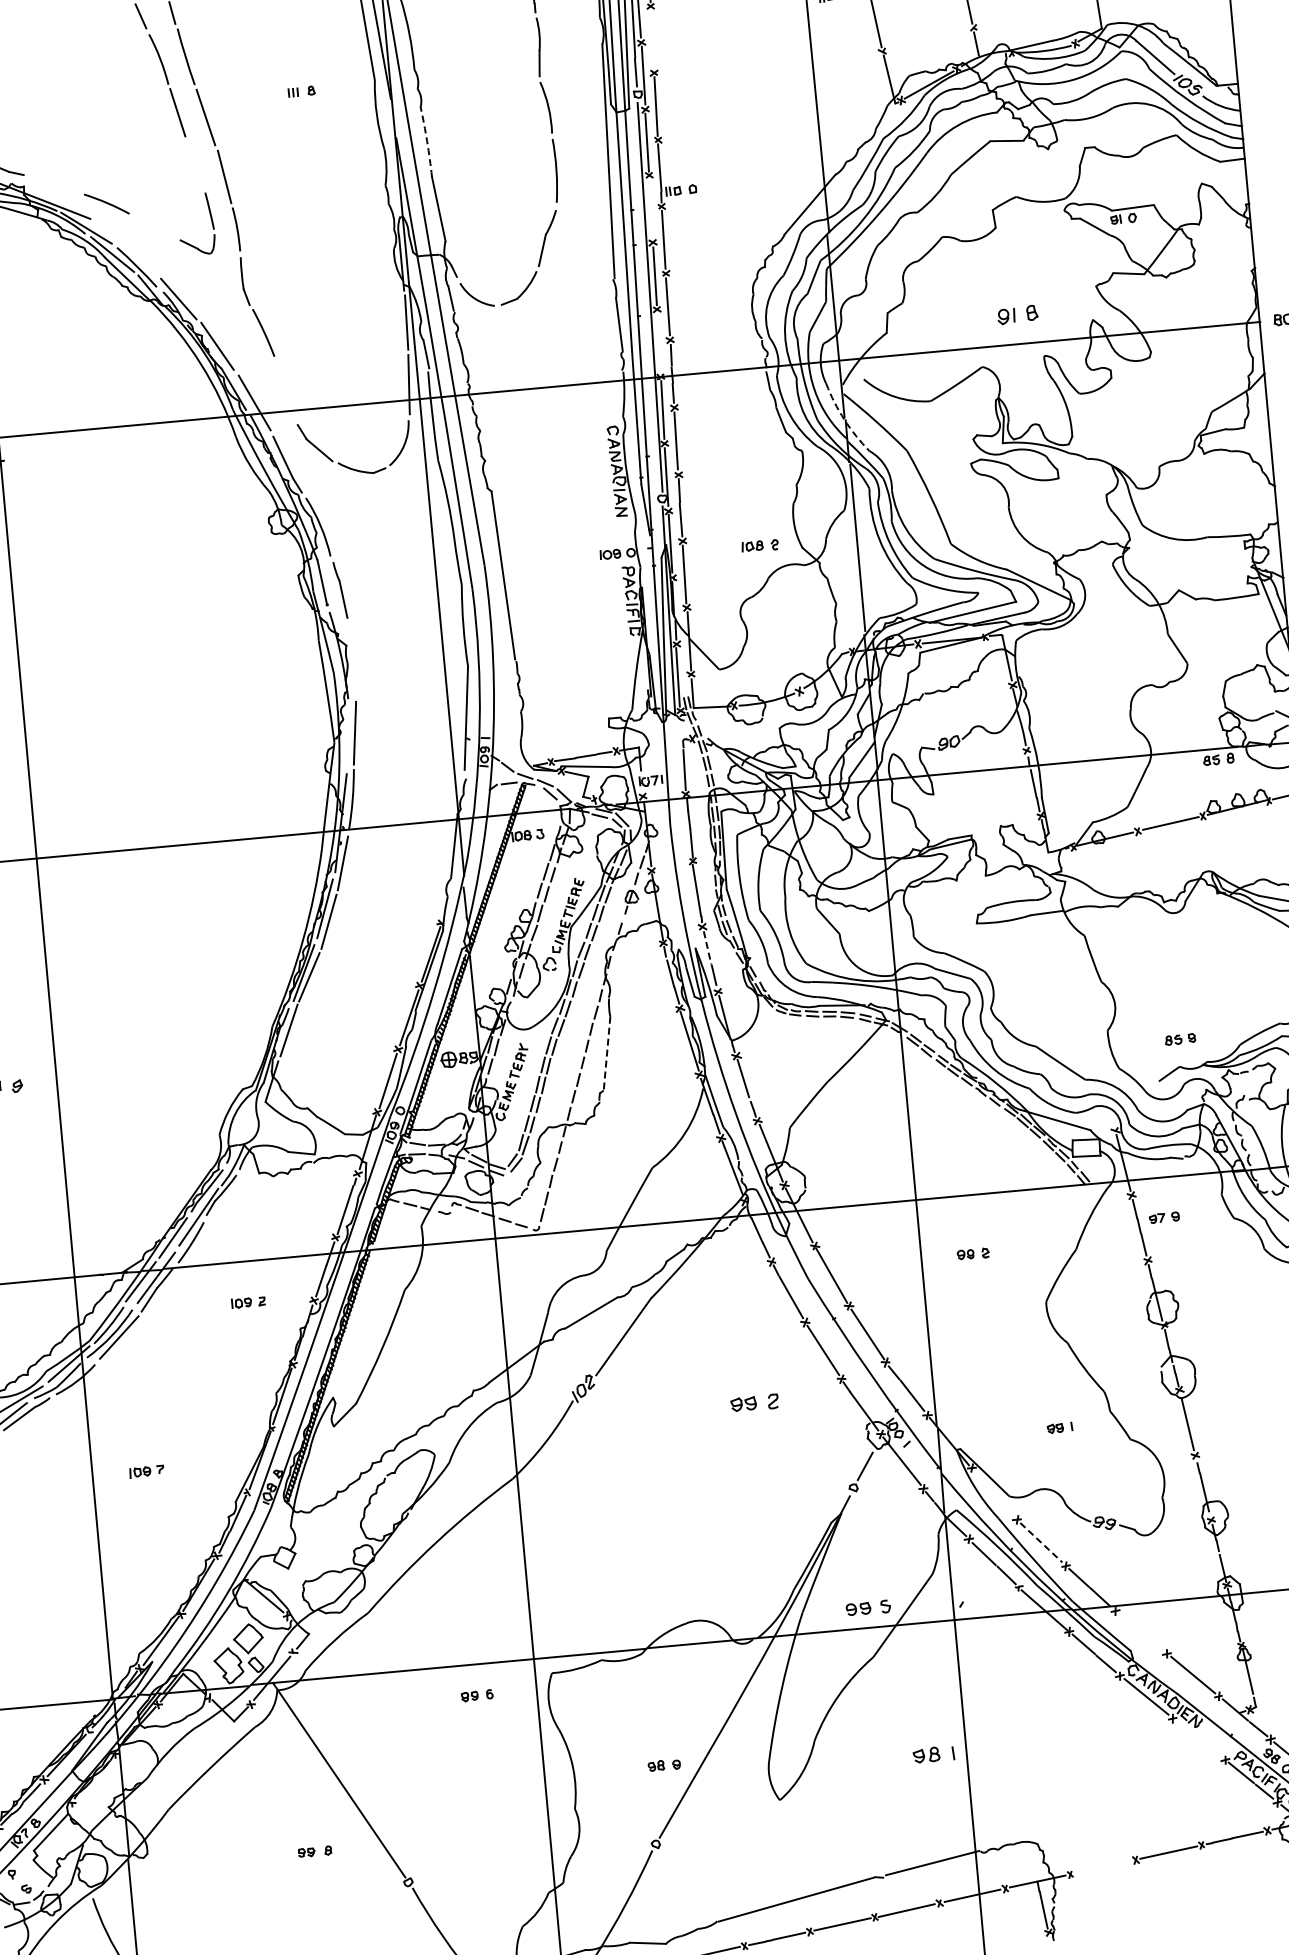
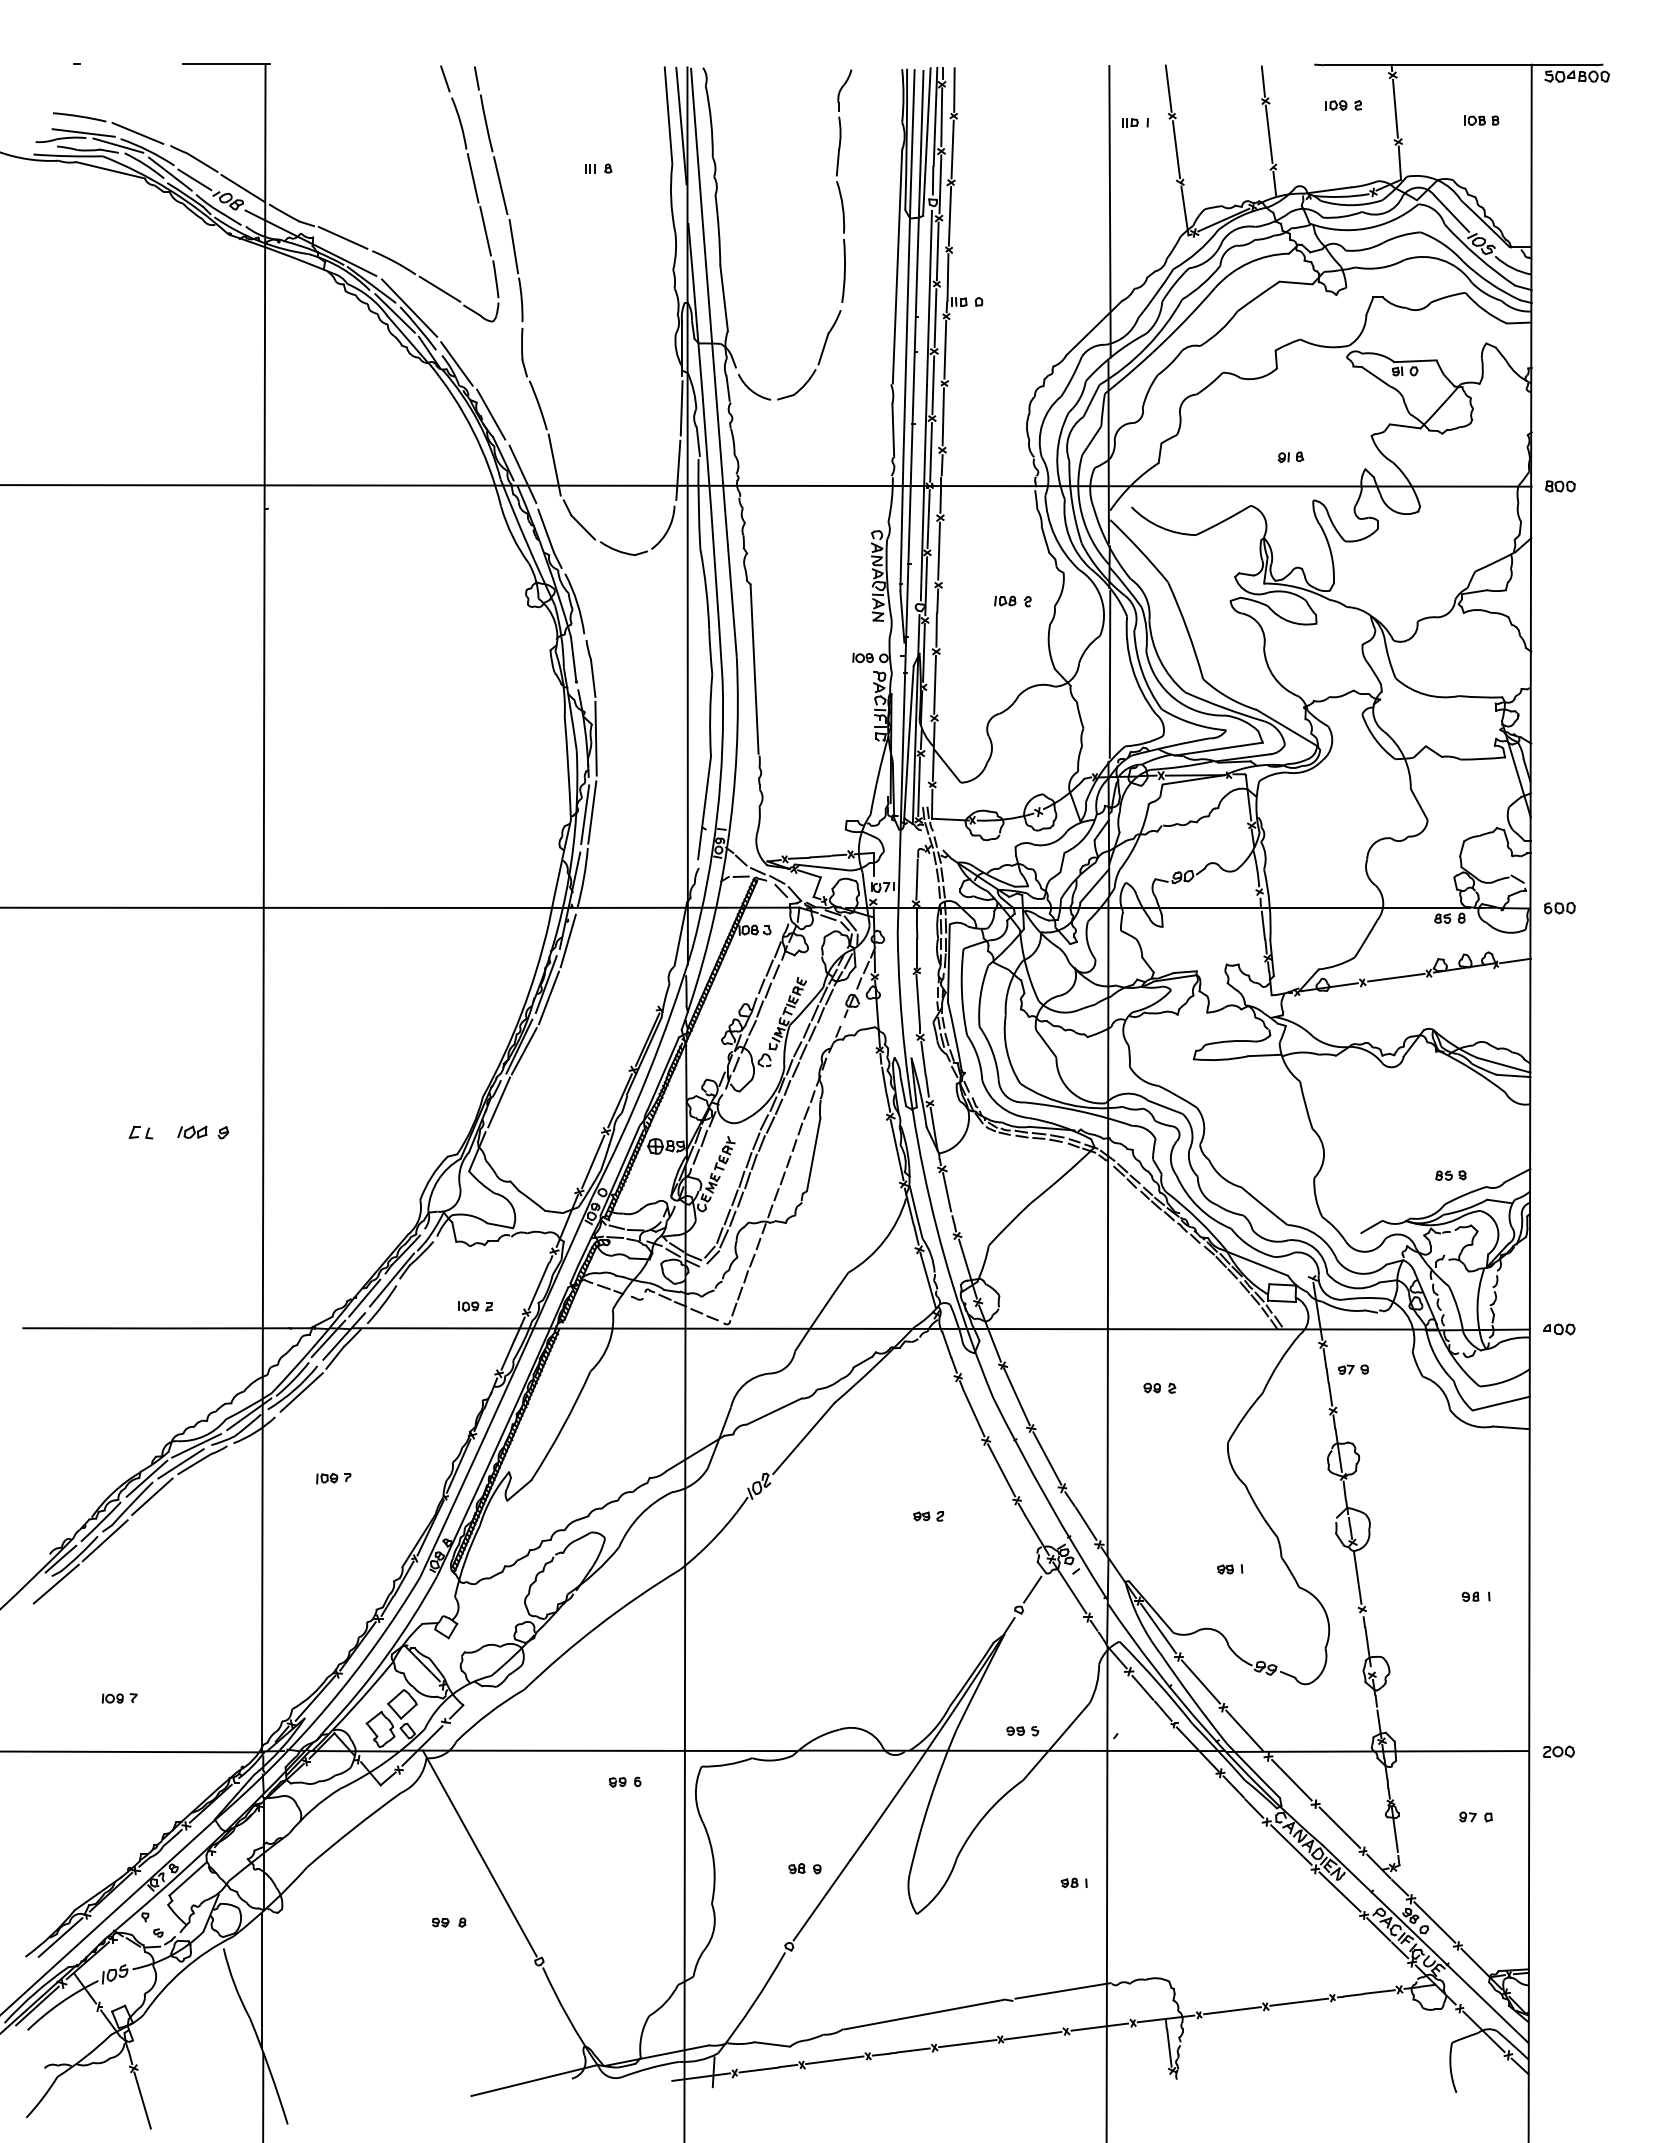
line: (652, 39) -> (952, 149), added
arc: (426, 142) -> (718, 230), dashed -> solid
line: (194, 164) -> (485, 231), added
line: (53, 183) -> (342, 237), added
line: (651, 209) -> (935, 318), added
line: (154, 225) -> (439, 288), added
line: (126, 247) -> (409, 307), added
part: (1017, 315) -> (1290, 457), size x0.62
line: (658, 343) -> (930, 452), added
line: (285, 390) -> (554, 464), added
arc: (844, 419) -> (1108, 545), dashed -> solid
part: (759, 546) -> (1012, 601), moved
line: (351, 659) -> (595, 738), added
line: (348, 735) -> (585, 814), added
line: (707, 948) -> (923, 1059), dashed -> solid
part: (1180, 1039) -> (1450, 1175), moved
line: (606, 1053) -> (813, 1154), dashed -> solid
part: (248, 1302) -> (475, 1306), moved
part: (754, 1403) -> (928, 1516), size x0.62
part: (146, 1471) -> (333, 1478), moved
line: (994, 1493) -> (1158, 1628), added
line: (1040, 1542) -> (1200, 1681), dashed -> solid
part: (868, 1608) -> (1022, 1731), size x0.71
line: (1140, 1631) -> (1291, 1779), added
line: (1198, 1738) -> (1339, 1891), added
part: (932, 1754) -> (1073, 1882), size x0.62
line: (1103, 1866) -> (1232, 2010), added

